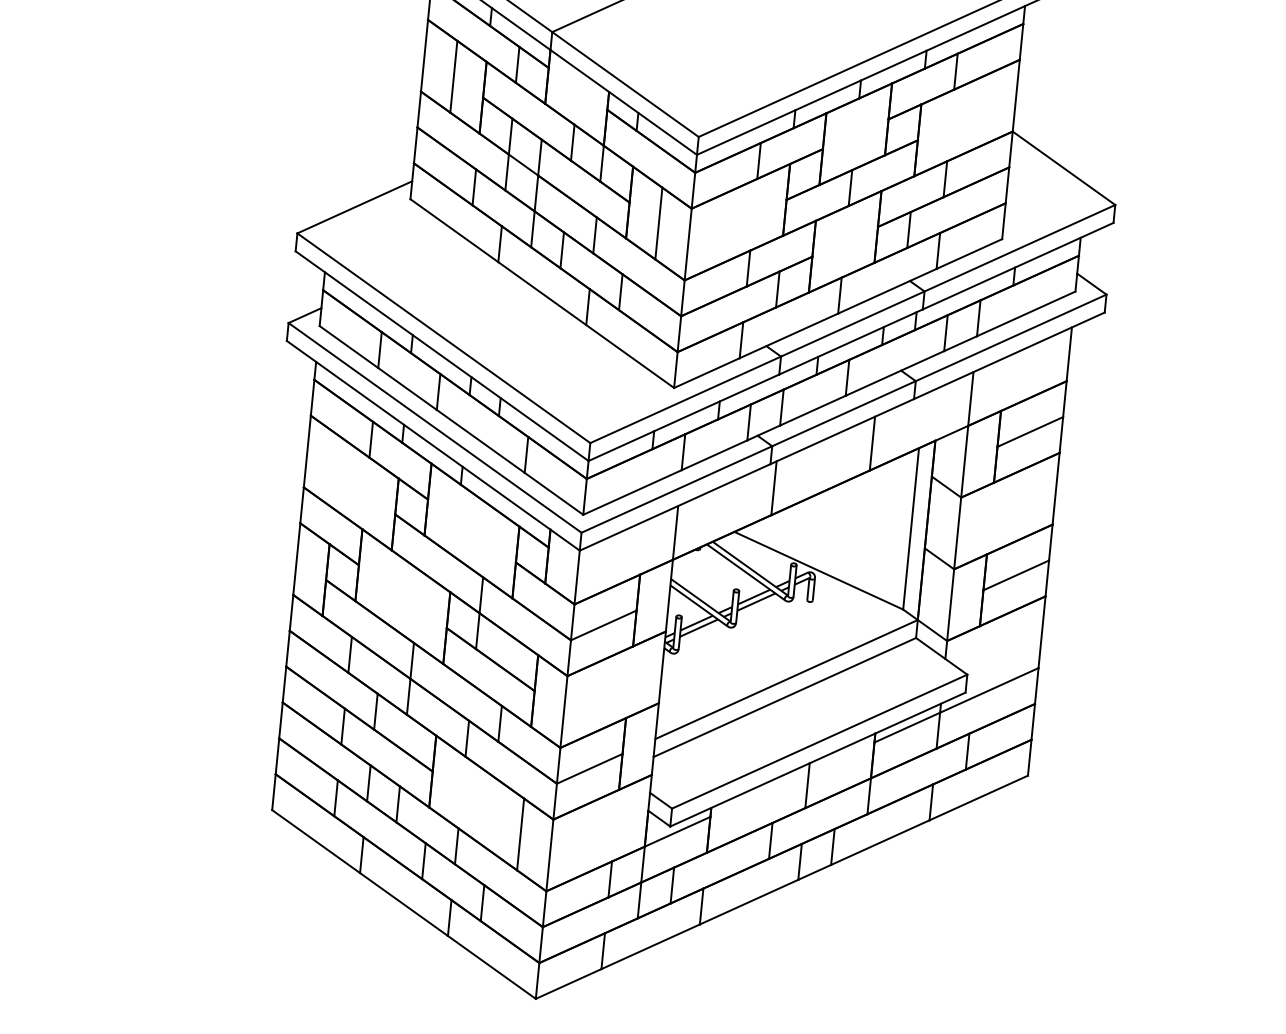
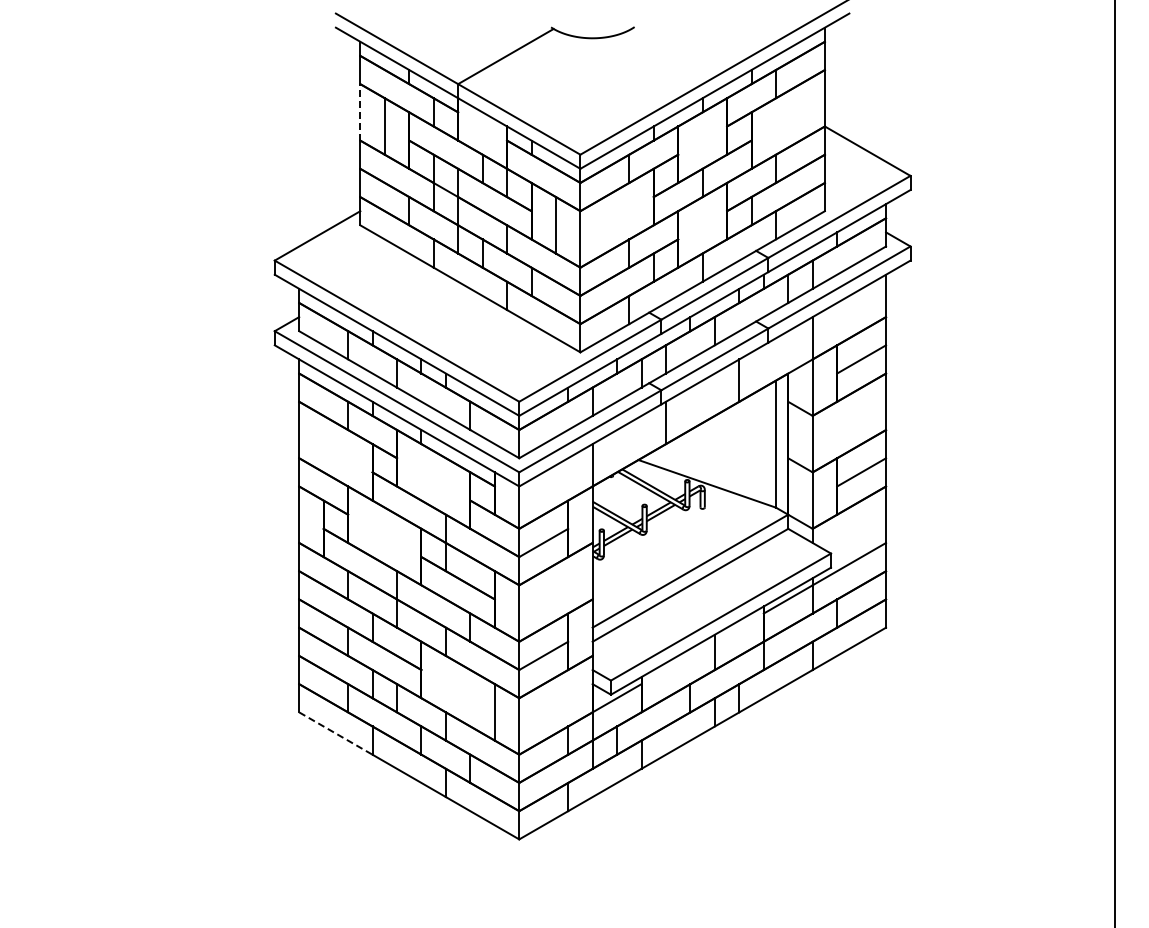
line: (424, 54) -> (360, 111), solid -> dashed
line: (316, 841) -> (336, 733), solid -> dashed

